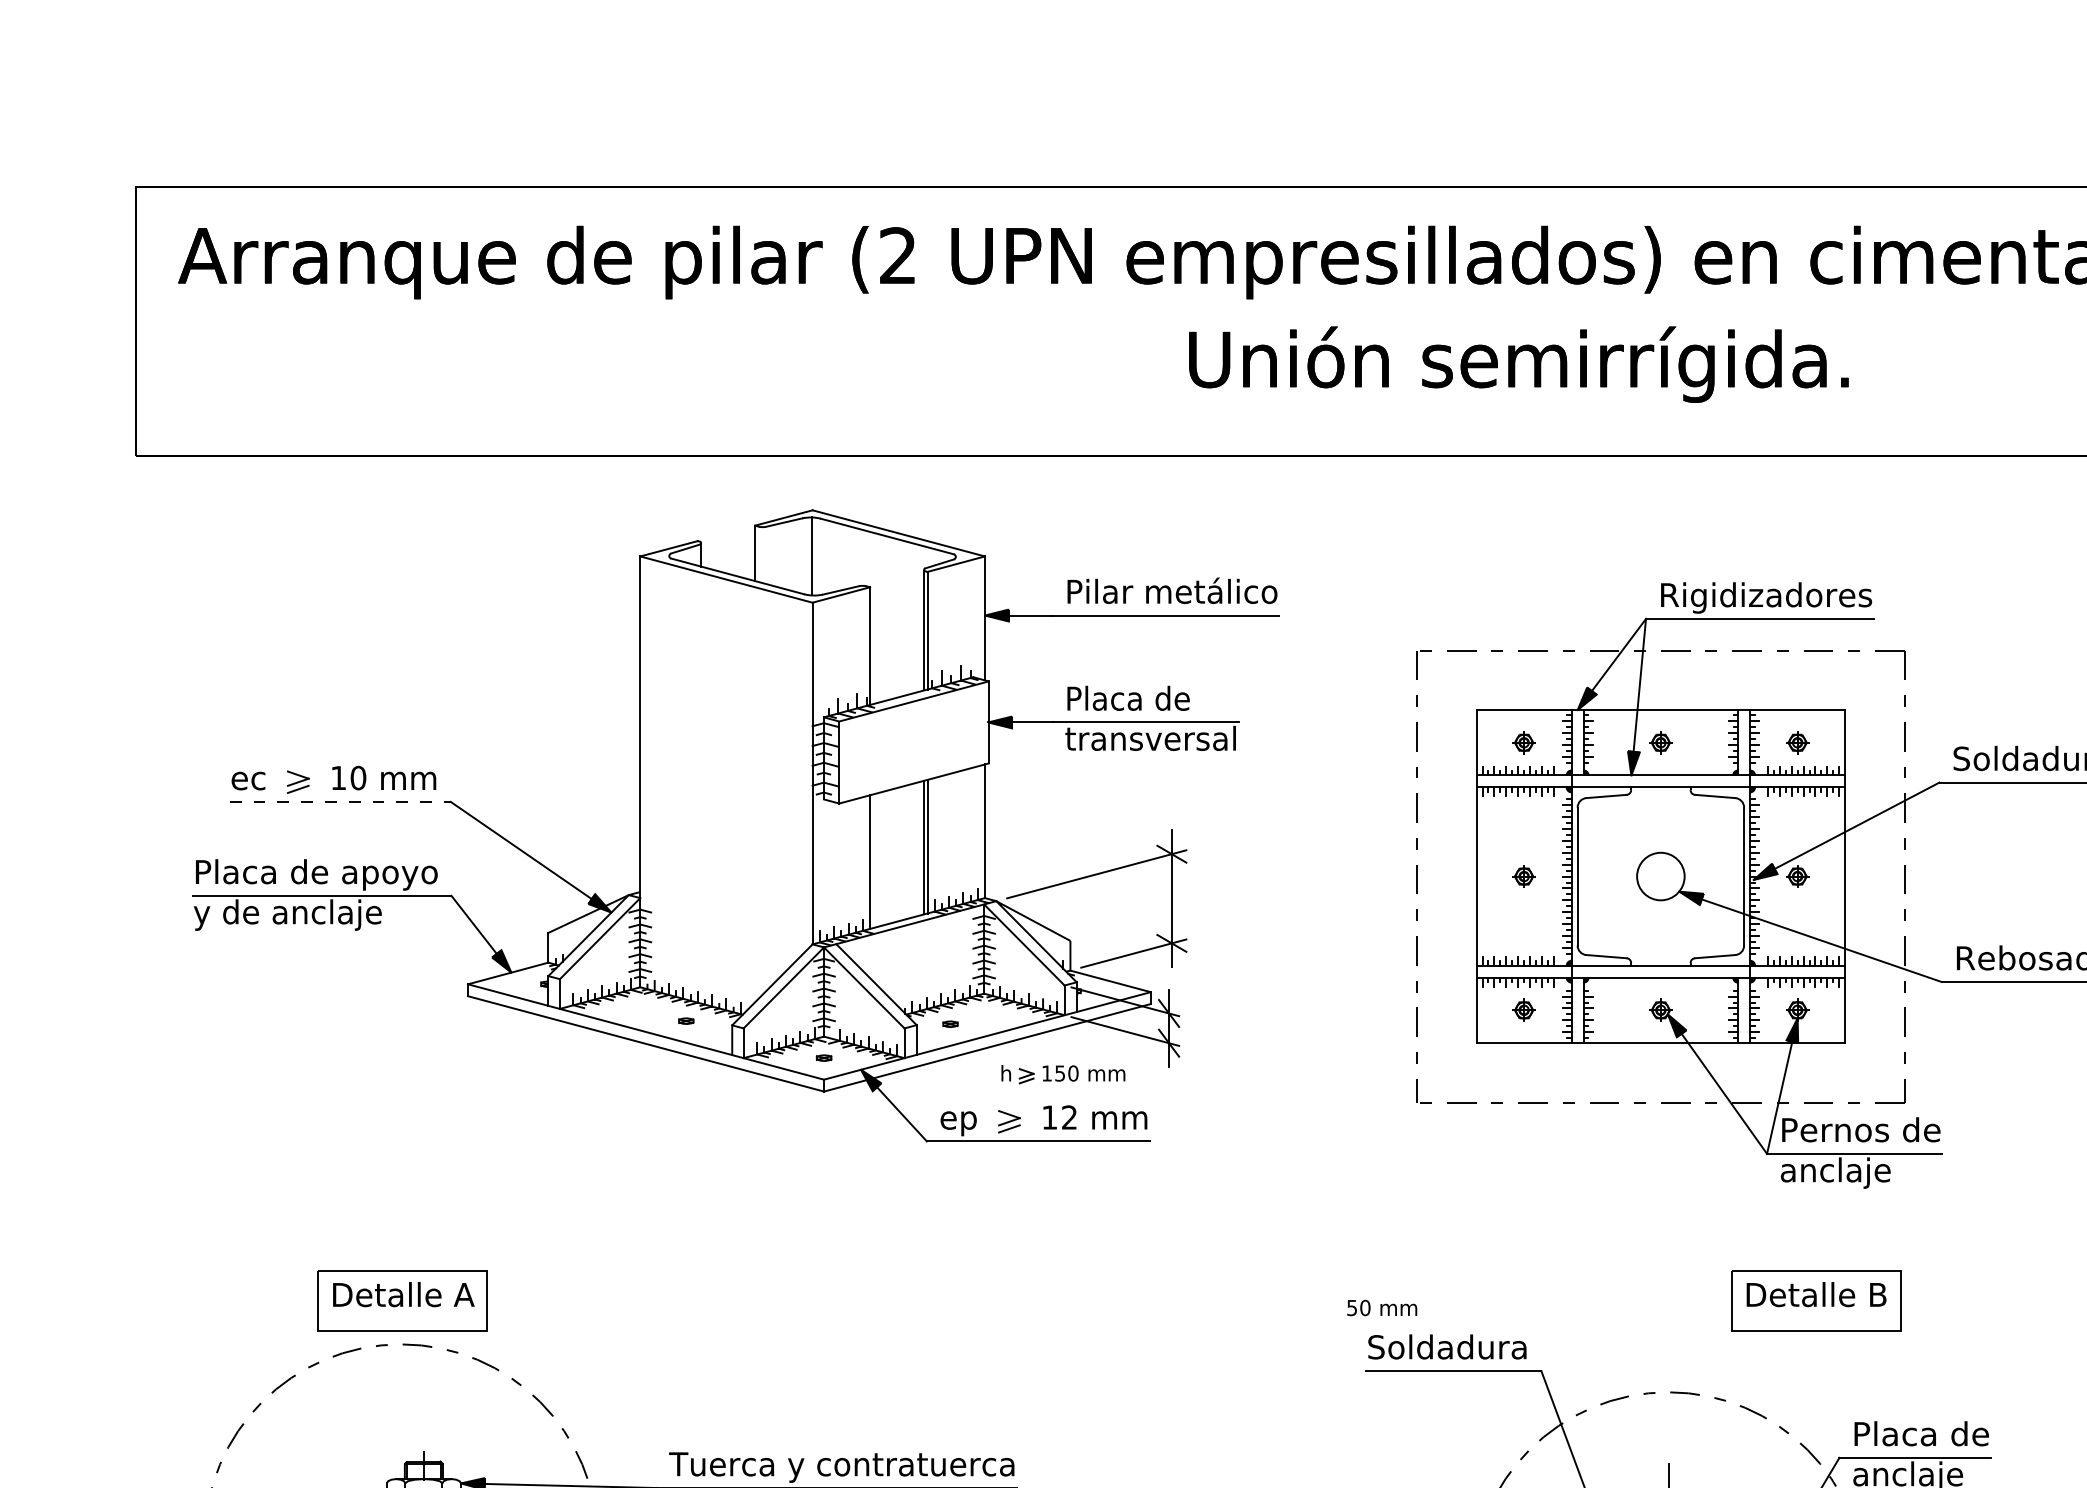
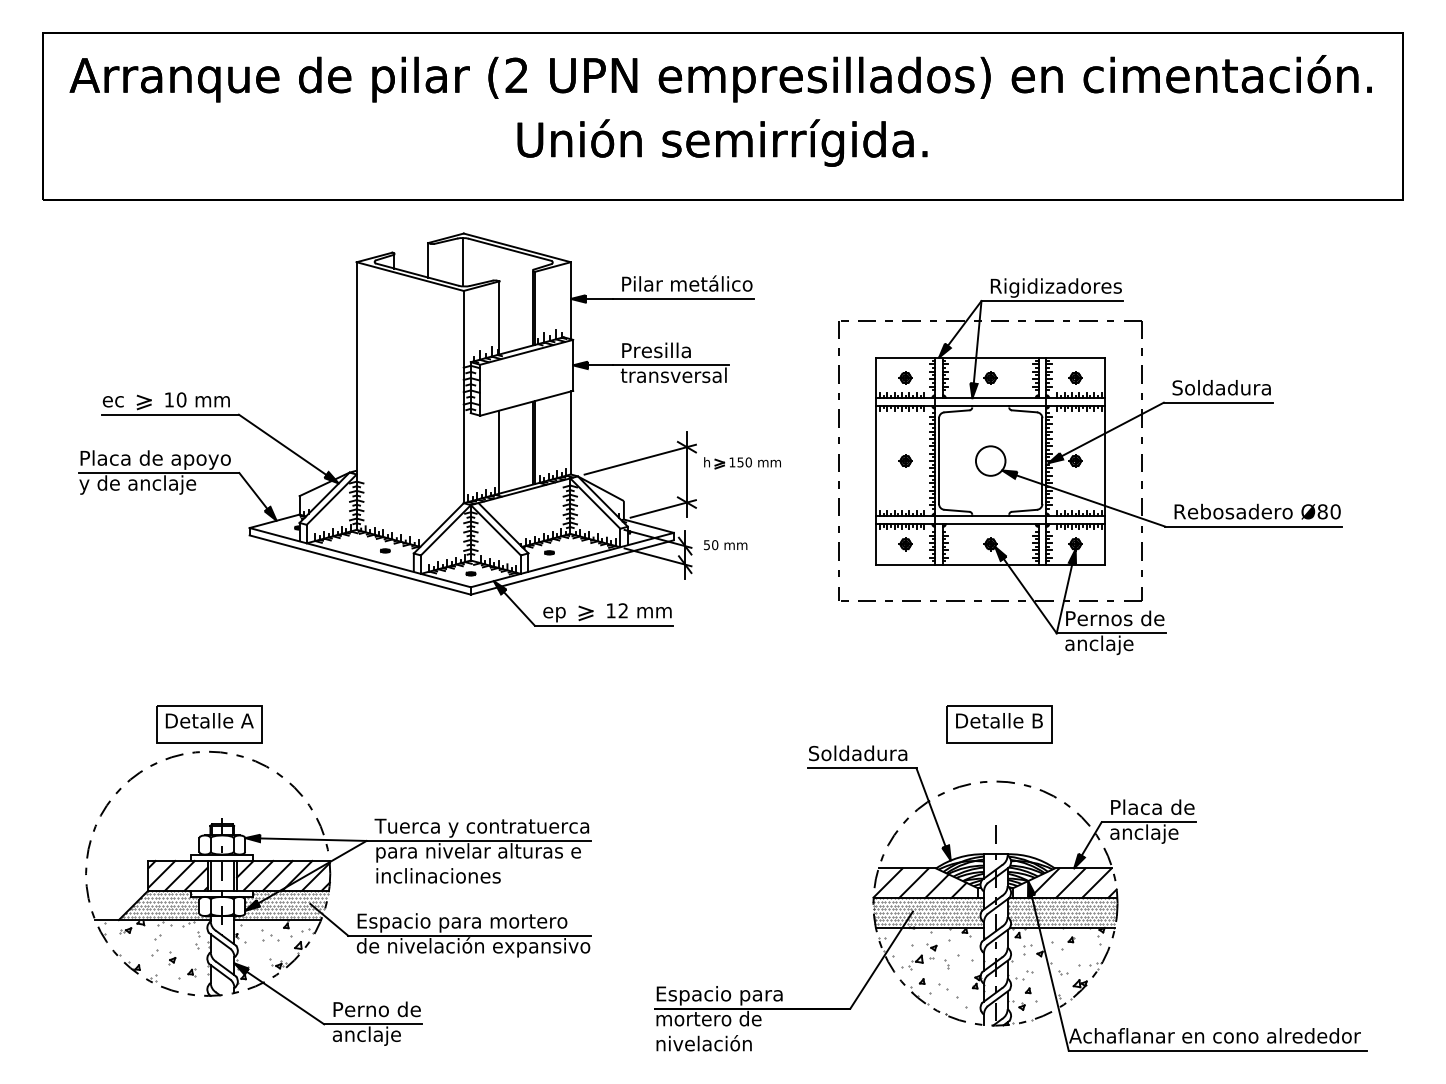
text: (1518, 363) -> (722, 142), moved
text: (1129, 698) -> (660, 350), Placa de -> Presilla
line: (340, 801) -> (170, 414), dashed -> solid
part: (1063, 1075) -> (742, 463), moved
part: (1816, 1300) -> (999, 724), moved
text: (1382, 1308) -> (725, 545), moved

